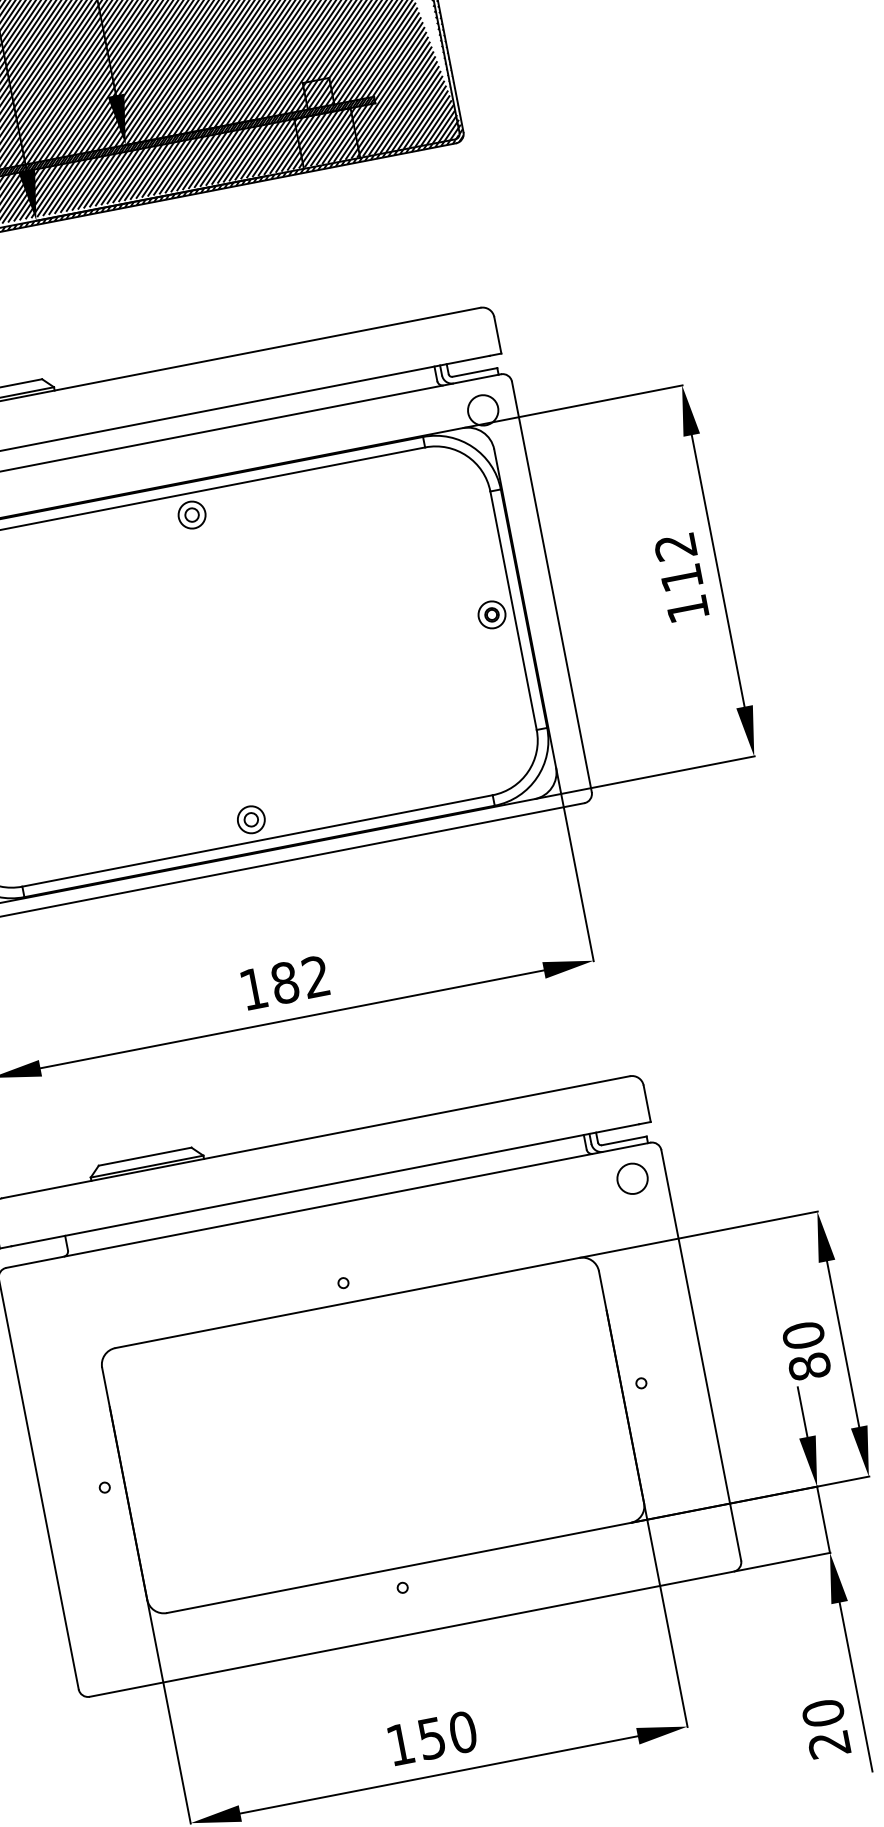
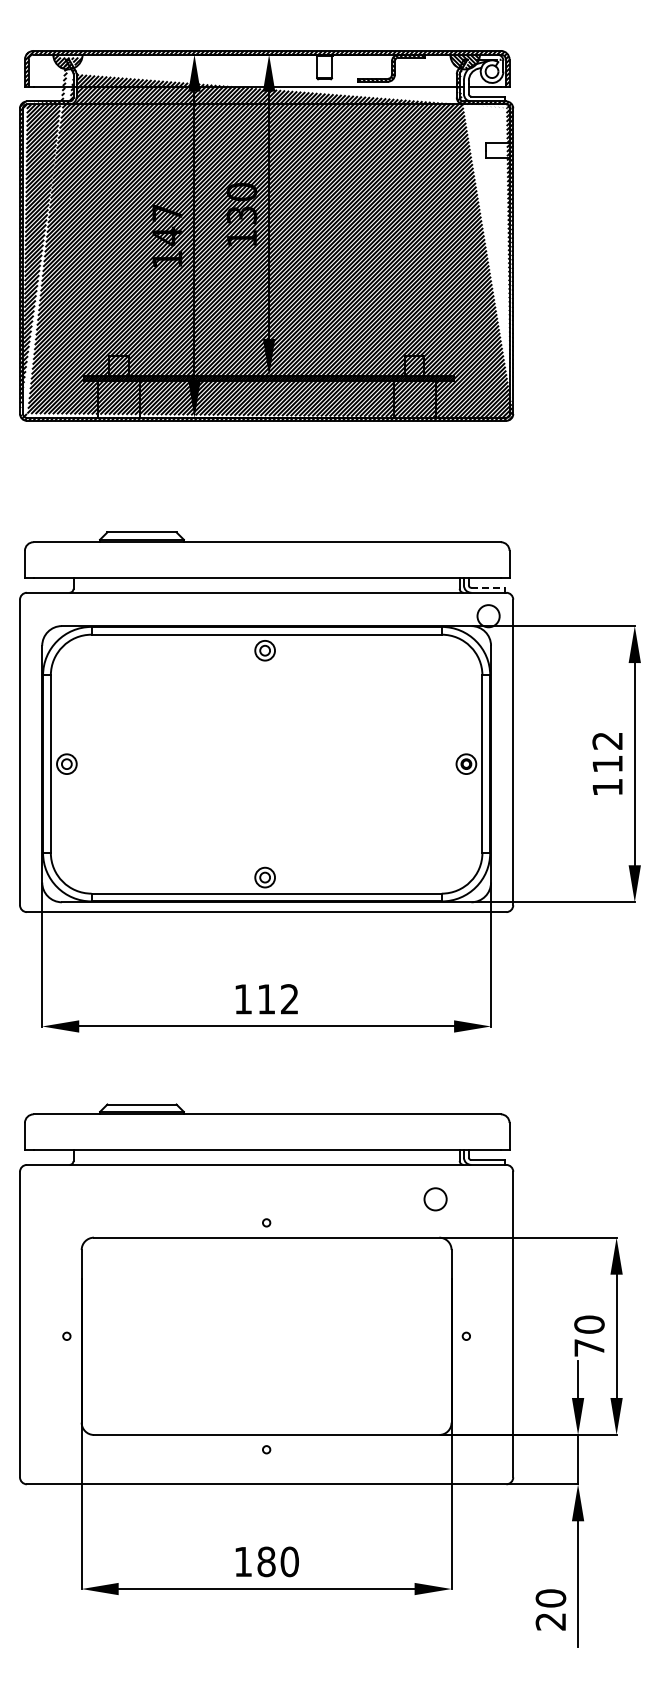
line: (474, 372) -> (487, 587), solid -> dashed
text: (284, 983) -> (266, 999), 182 -> 112
circle: (632, 1179) -> (435, 1199), moved
text: (809, 1366) -> (589, 1347), 80 -> 70
text: (431, 1737) -> (266, 1561), 150 -> 180

